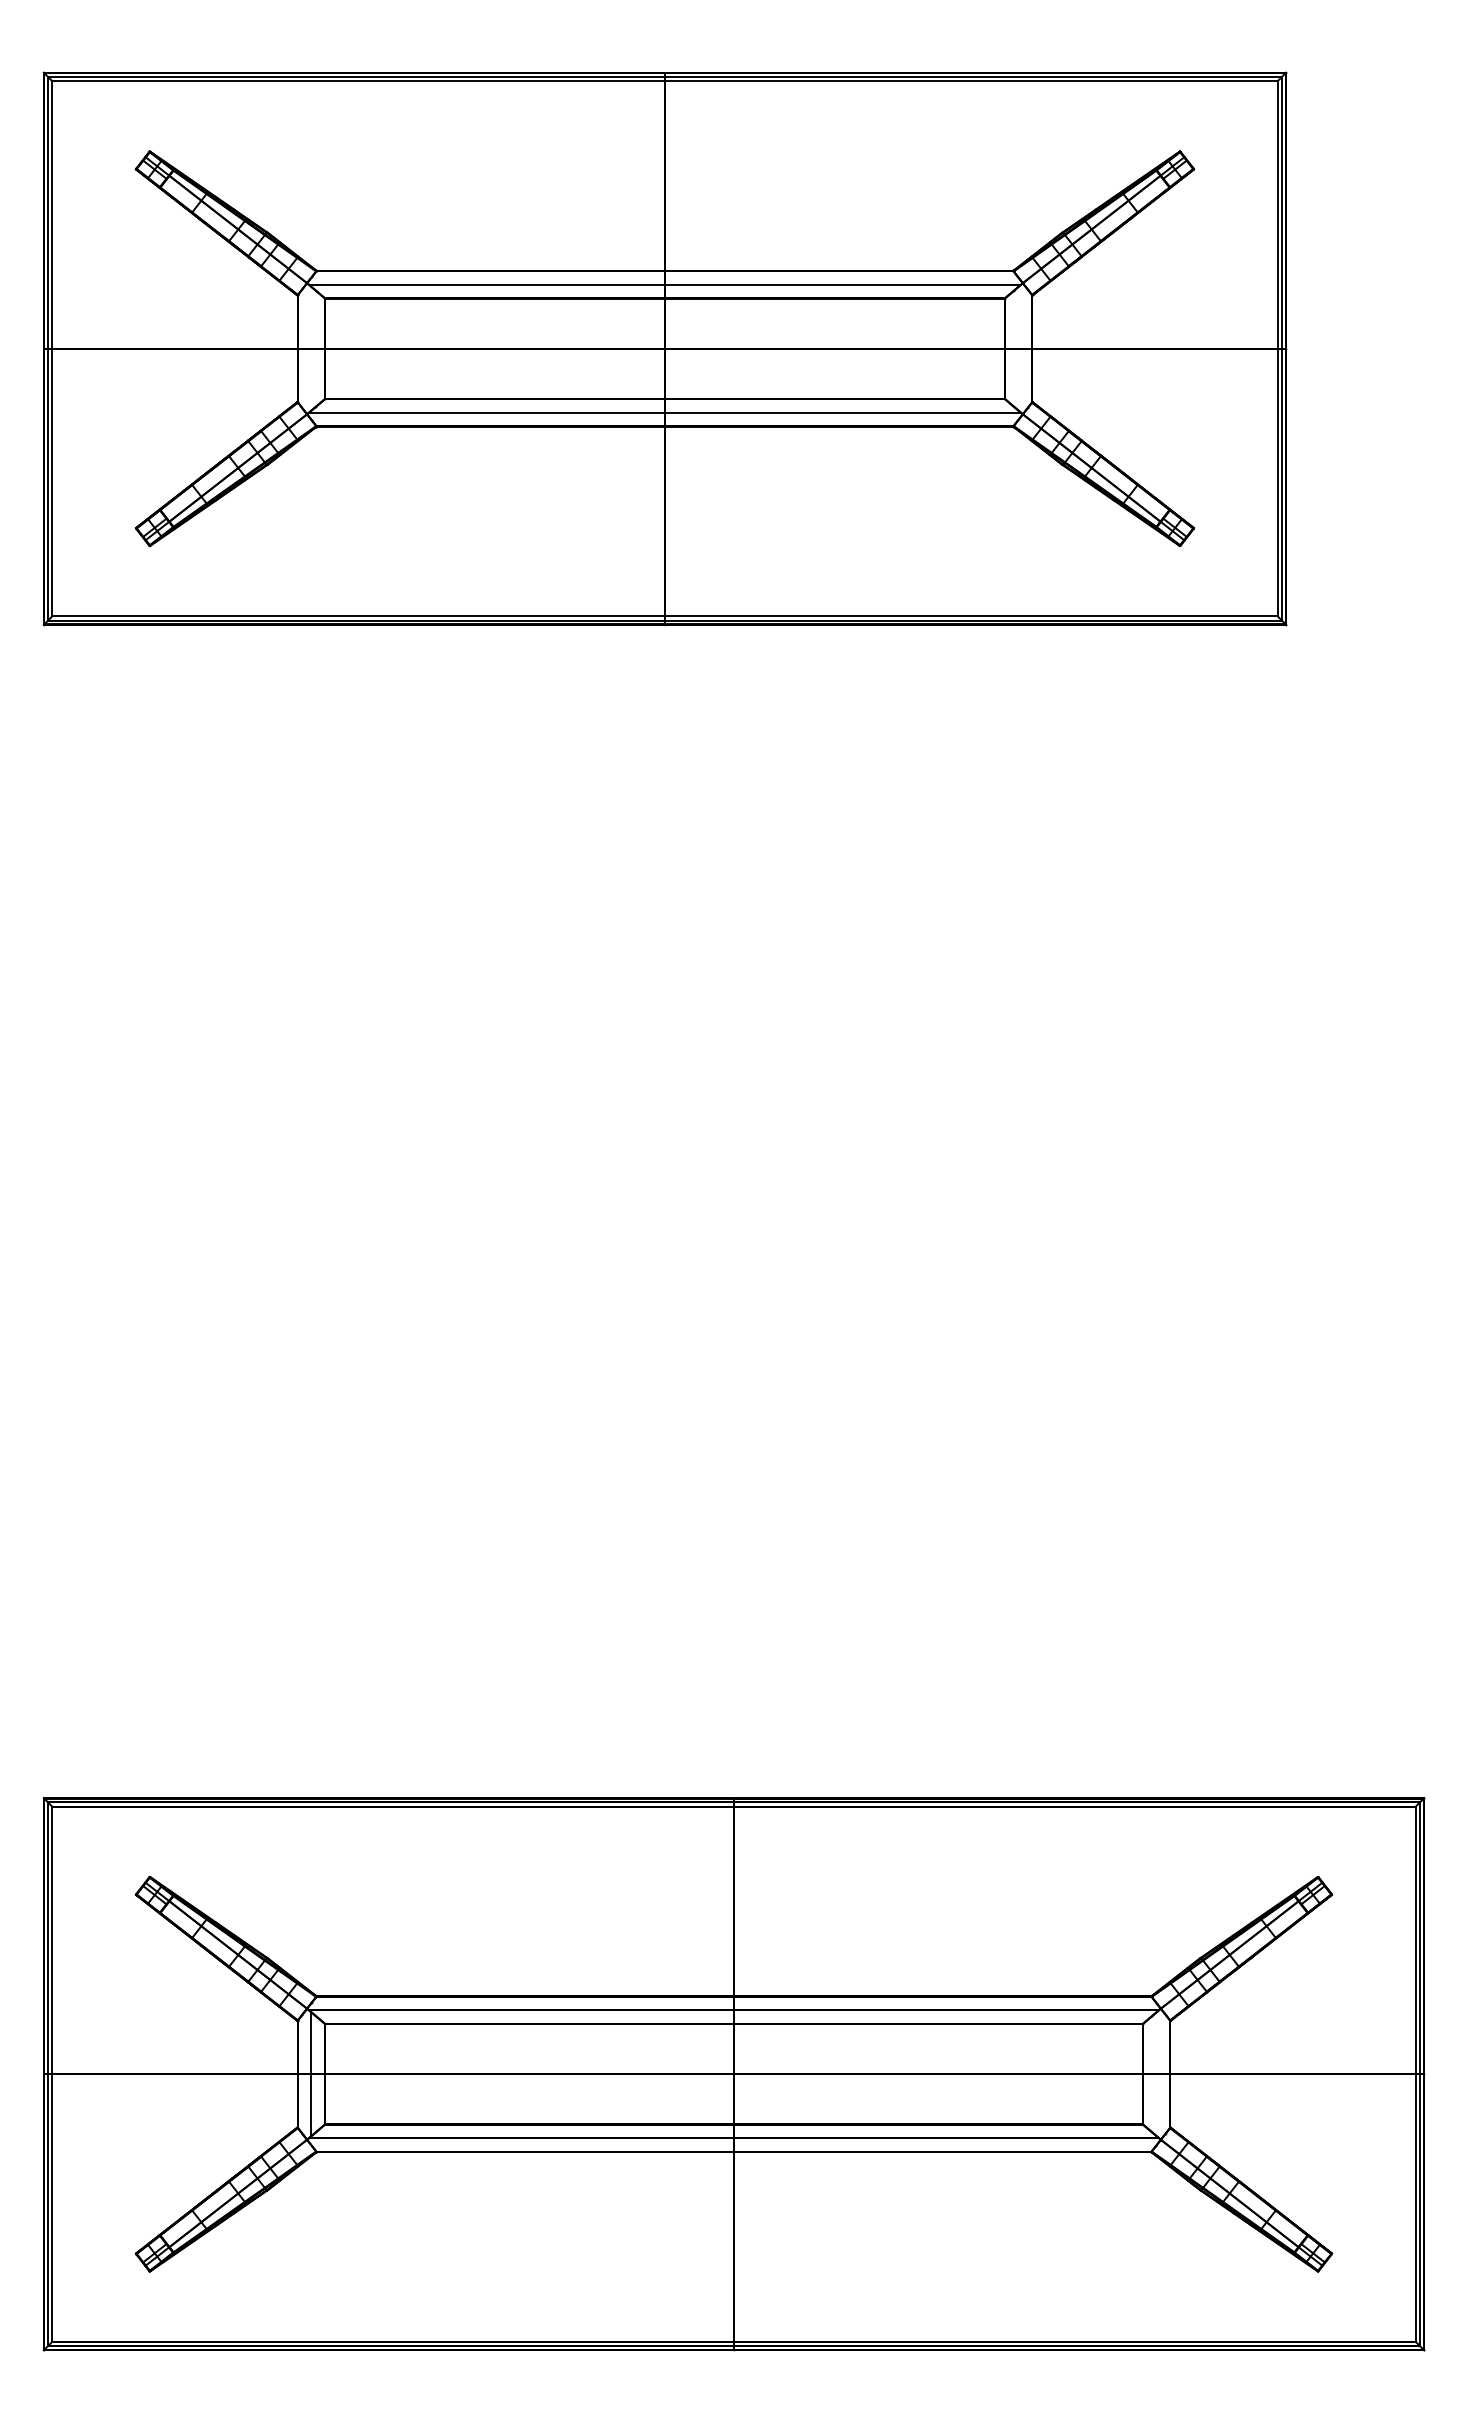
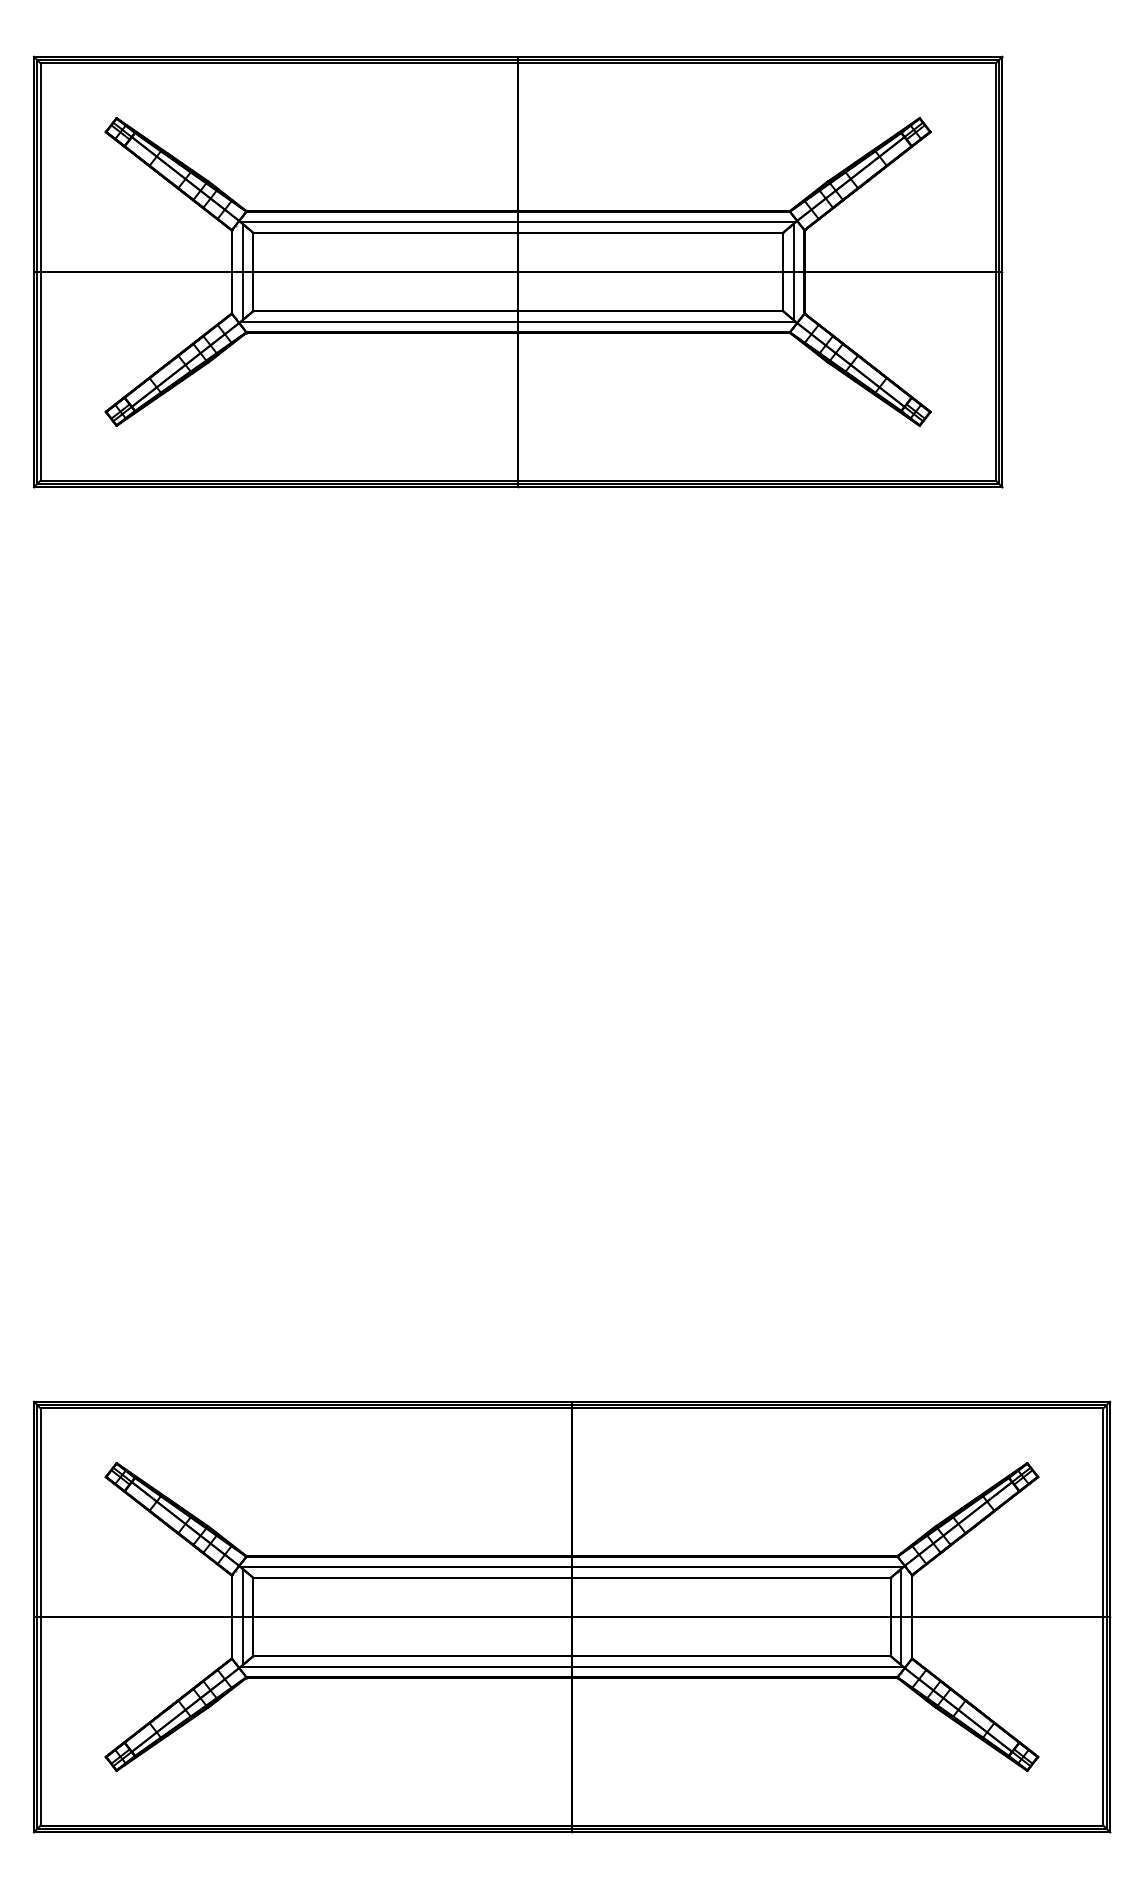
line: (311, 348) -> (242, 271), added
line: (1018, 348) -> (793, 271), added
line: (1156, 2074) -> (901, 1617), added

